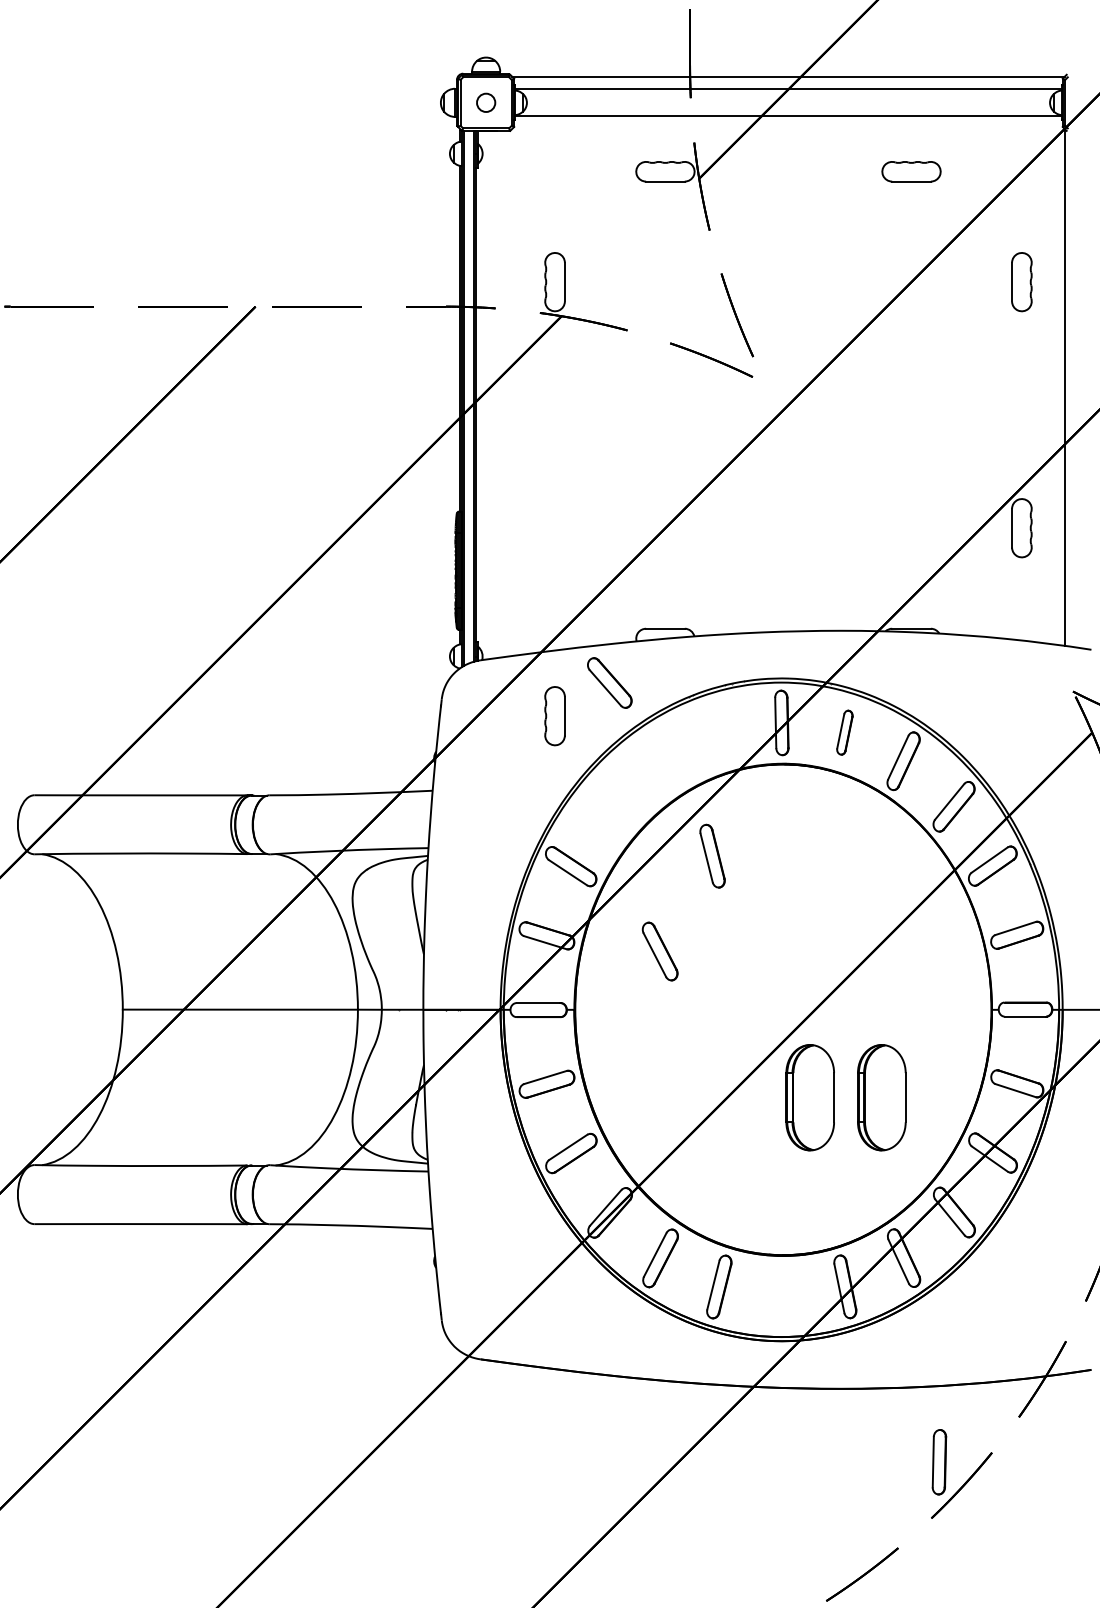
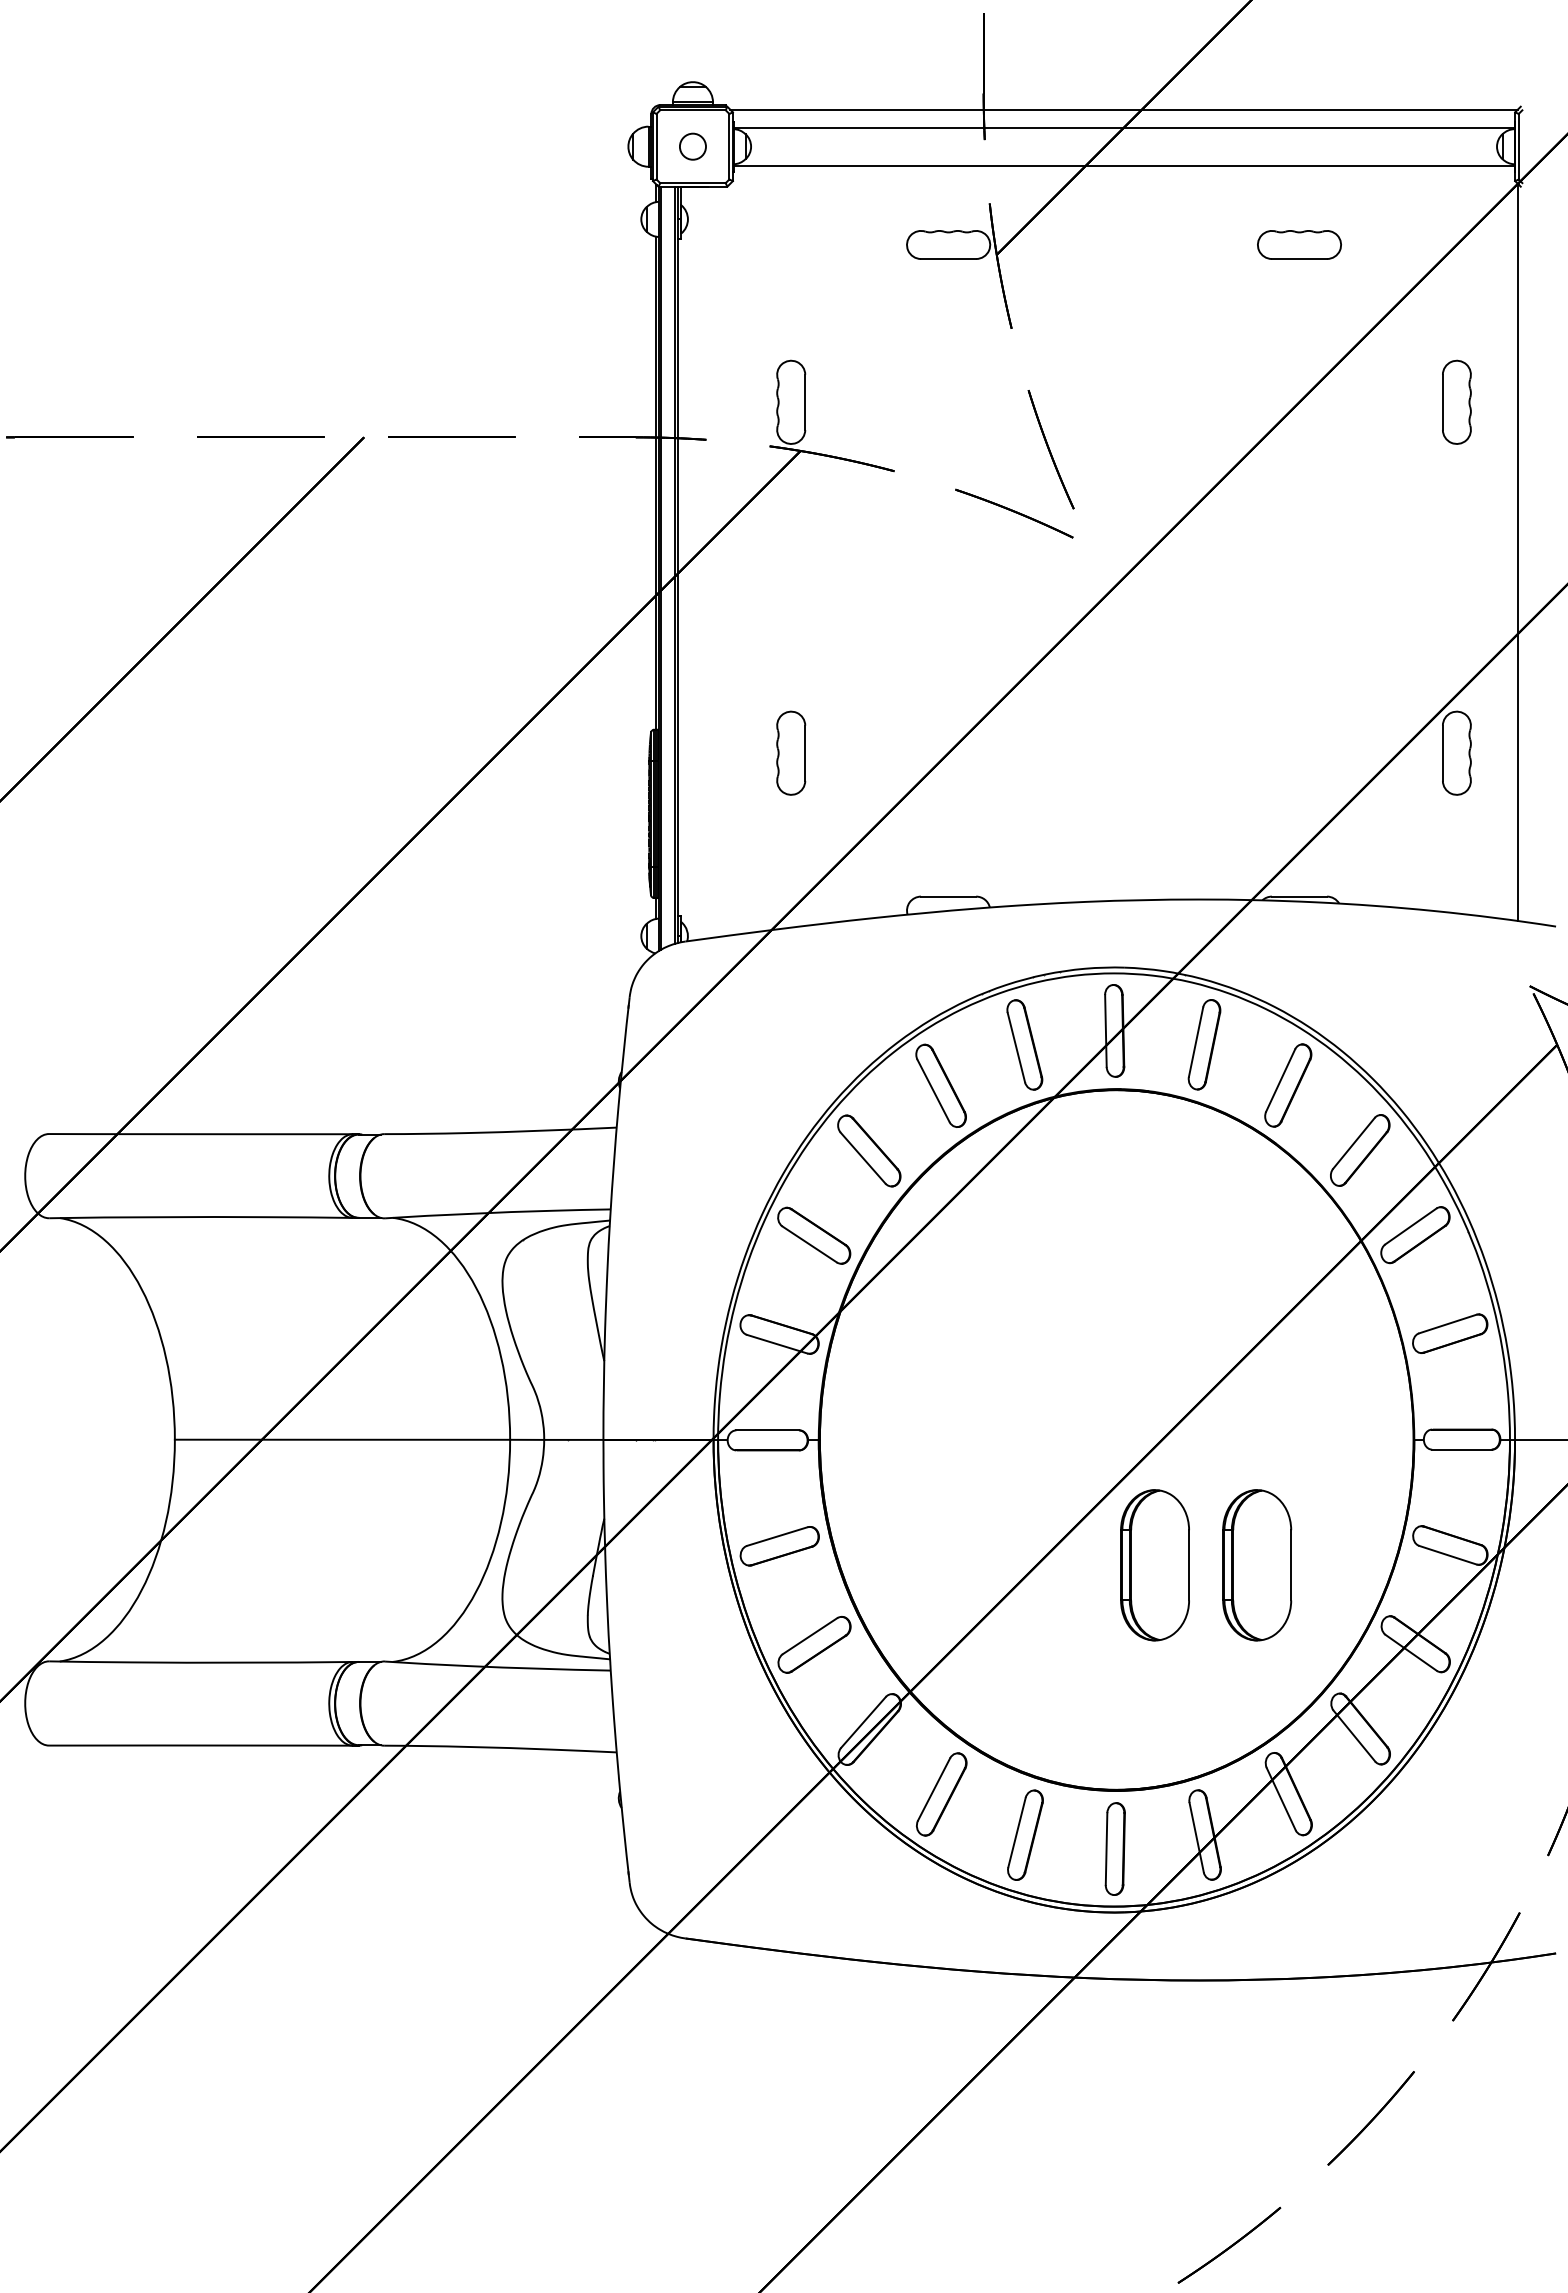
part: (609, 682) -> (869, 1150), moved
part: (555, 715) -> (791, 752), moved
part: (844, 732) -> (1204, 1044), size x1.43
part: (712, 855) -> (1024, 1044), moved
part: (659, 951) -> (940, 1085), moved
part: (938, 1461) -> (1114, 1848), moved

